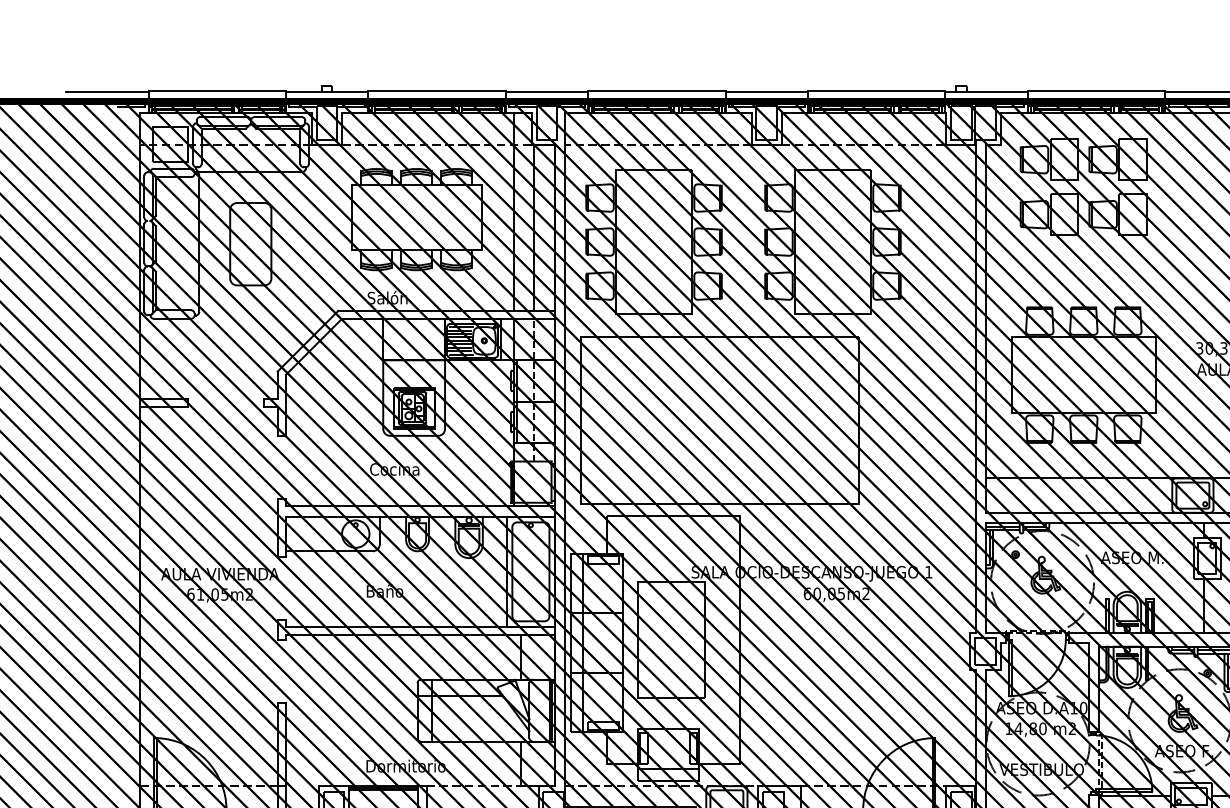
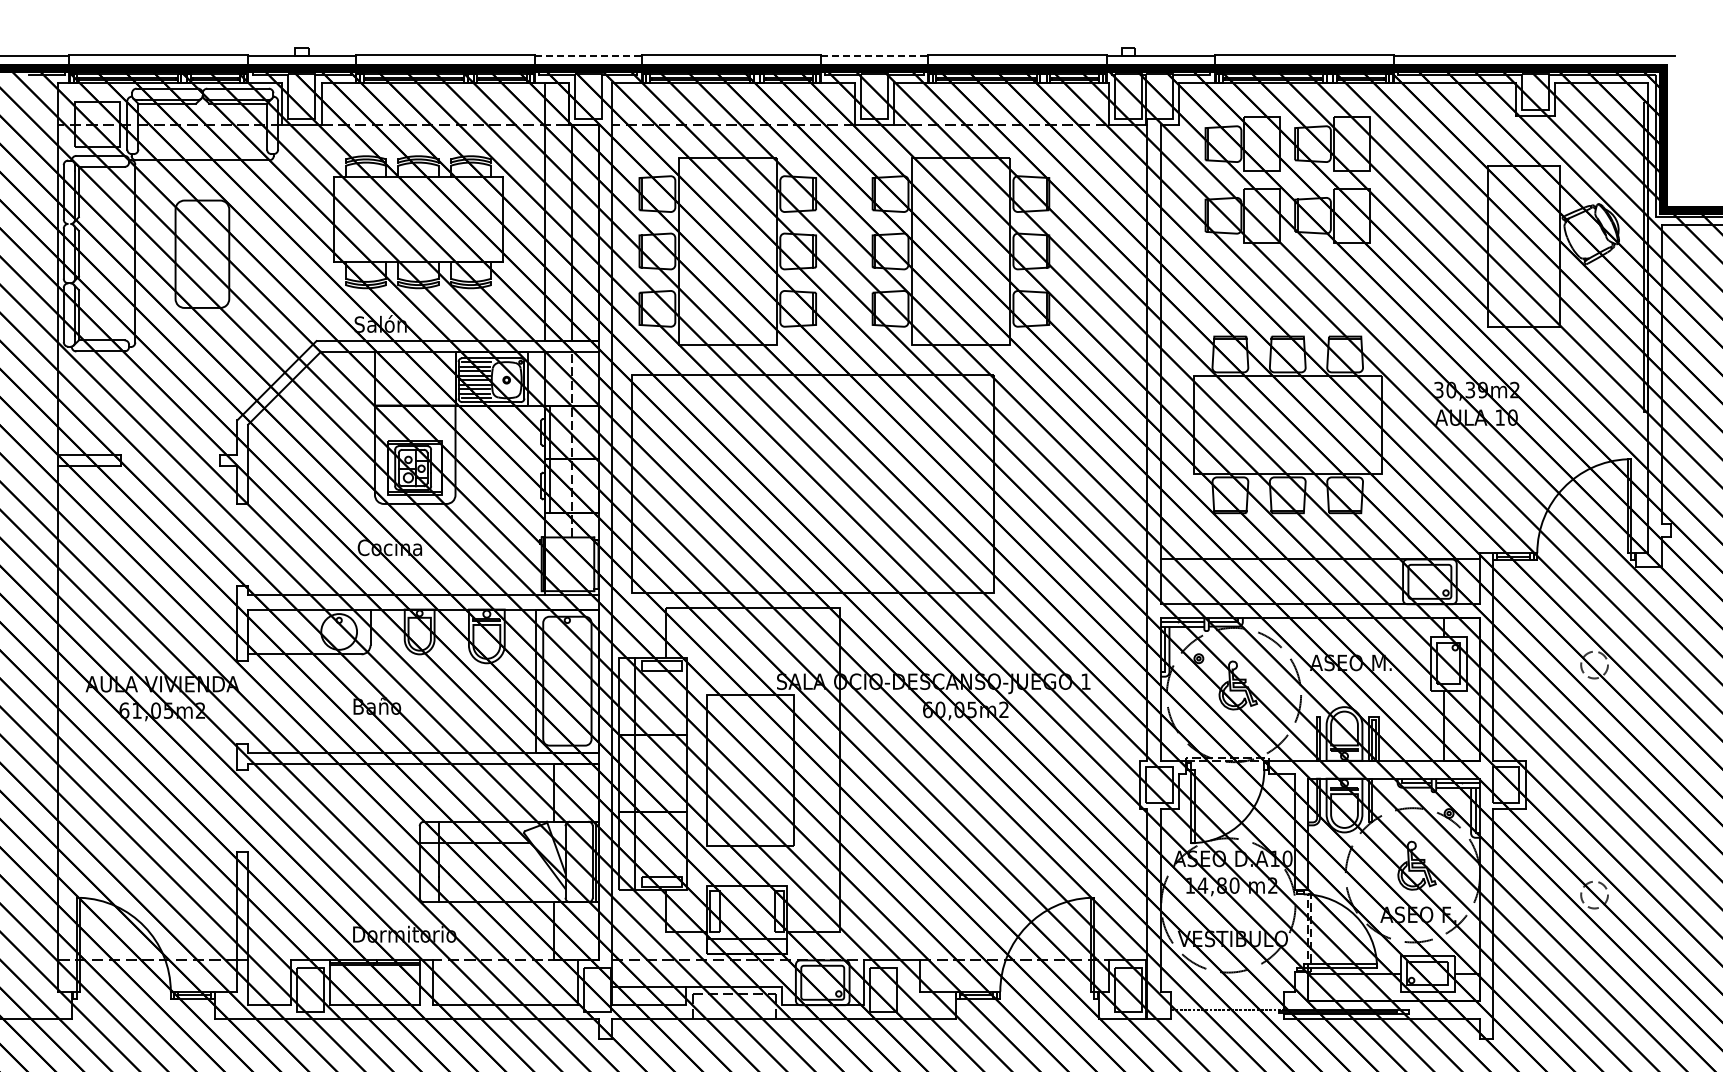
line: (547, 92) -> (588, 56), solid -> dashed
line: (766, 92) -> (874, 56), solid -> dashed

